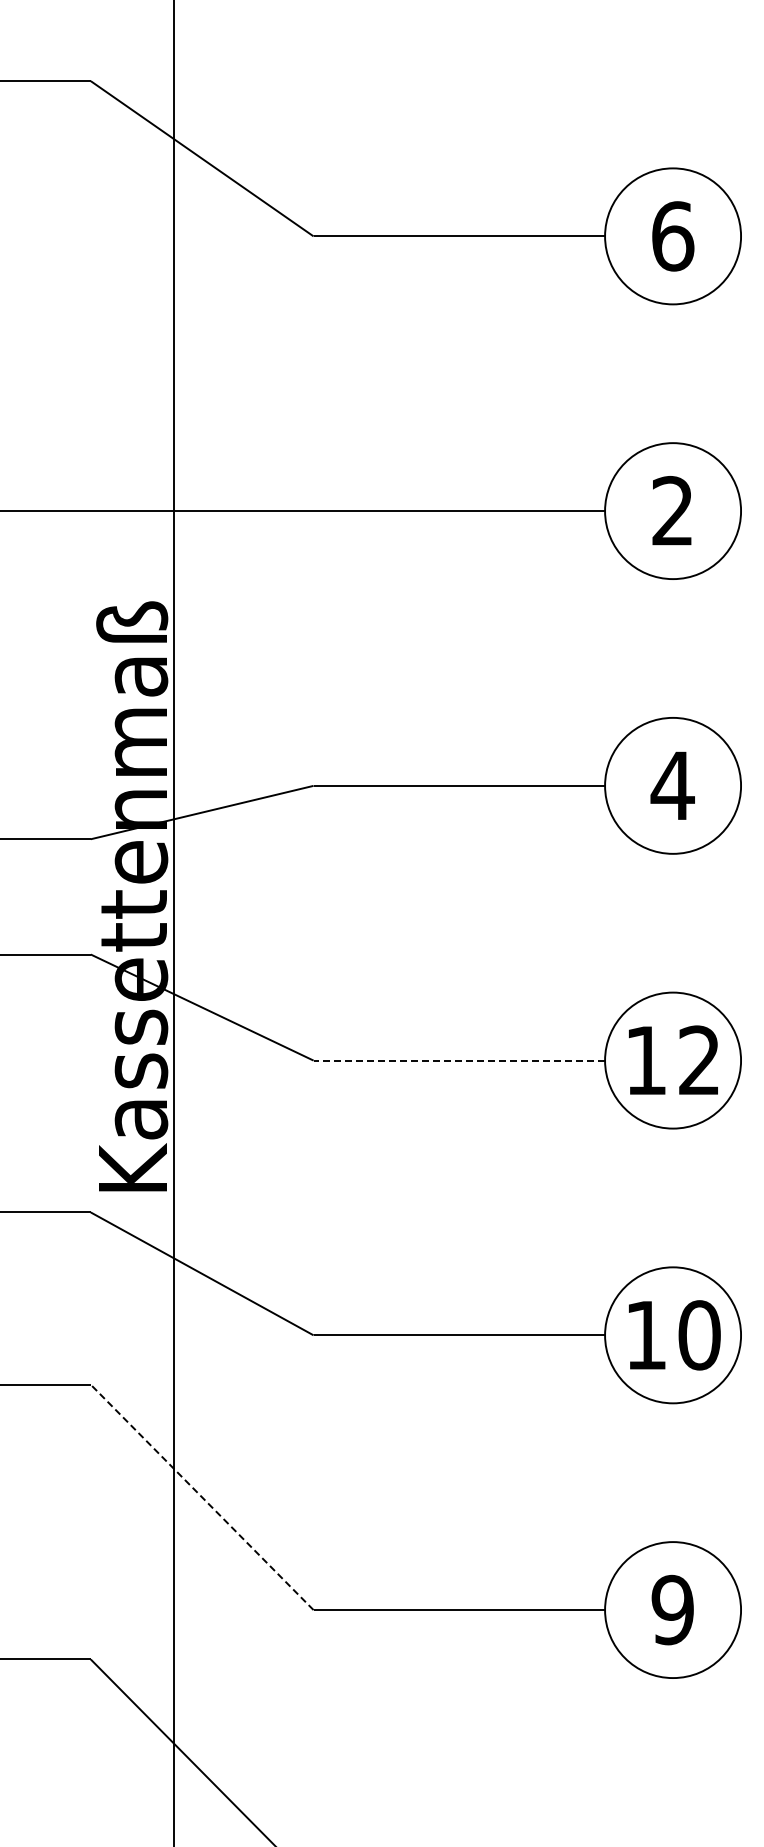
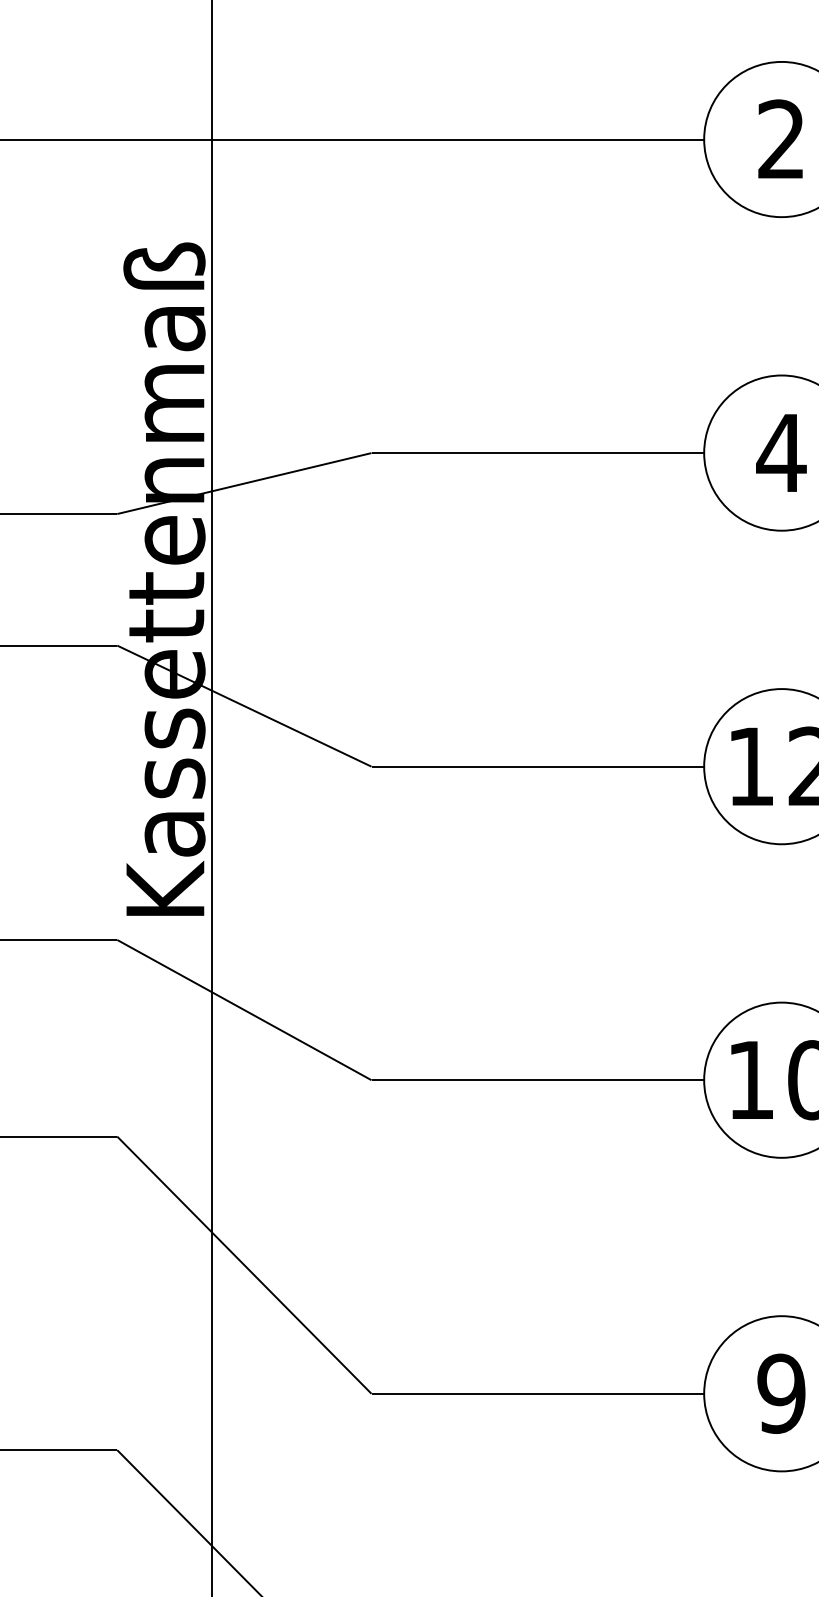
line: (459, 1060) -> (538, 766), dashed -> solid
line: (201, 1497) -> (243, 1265), dashed -> solid

